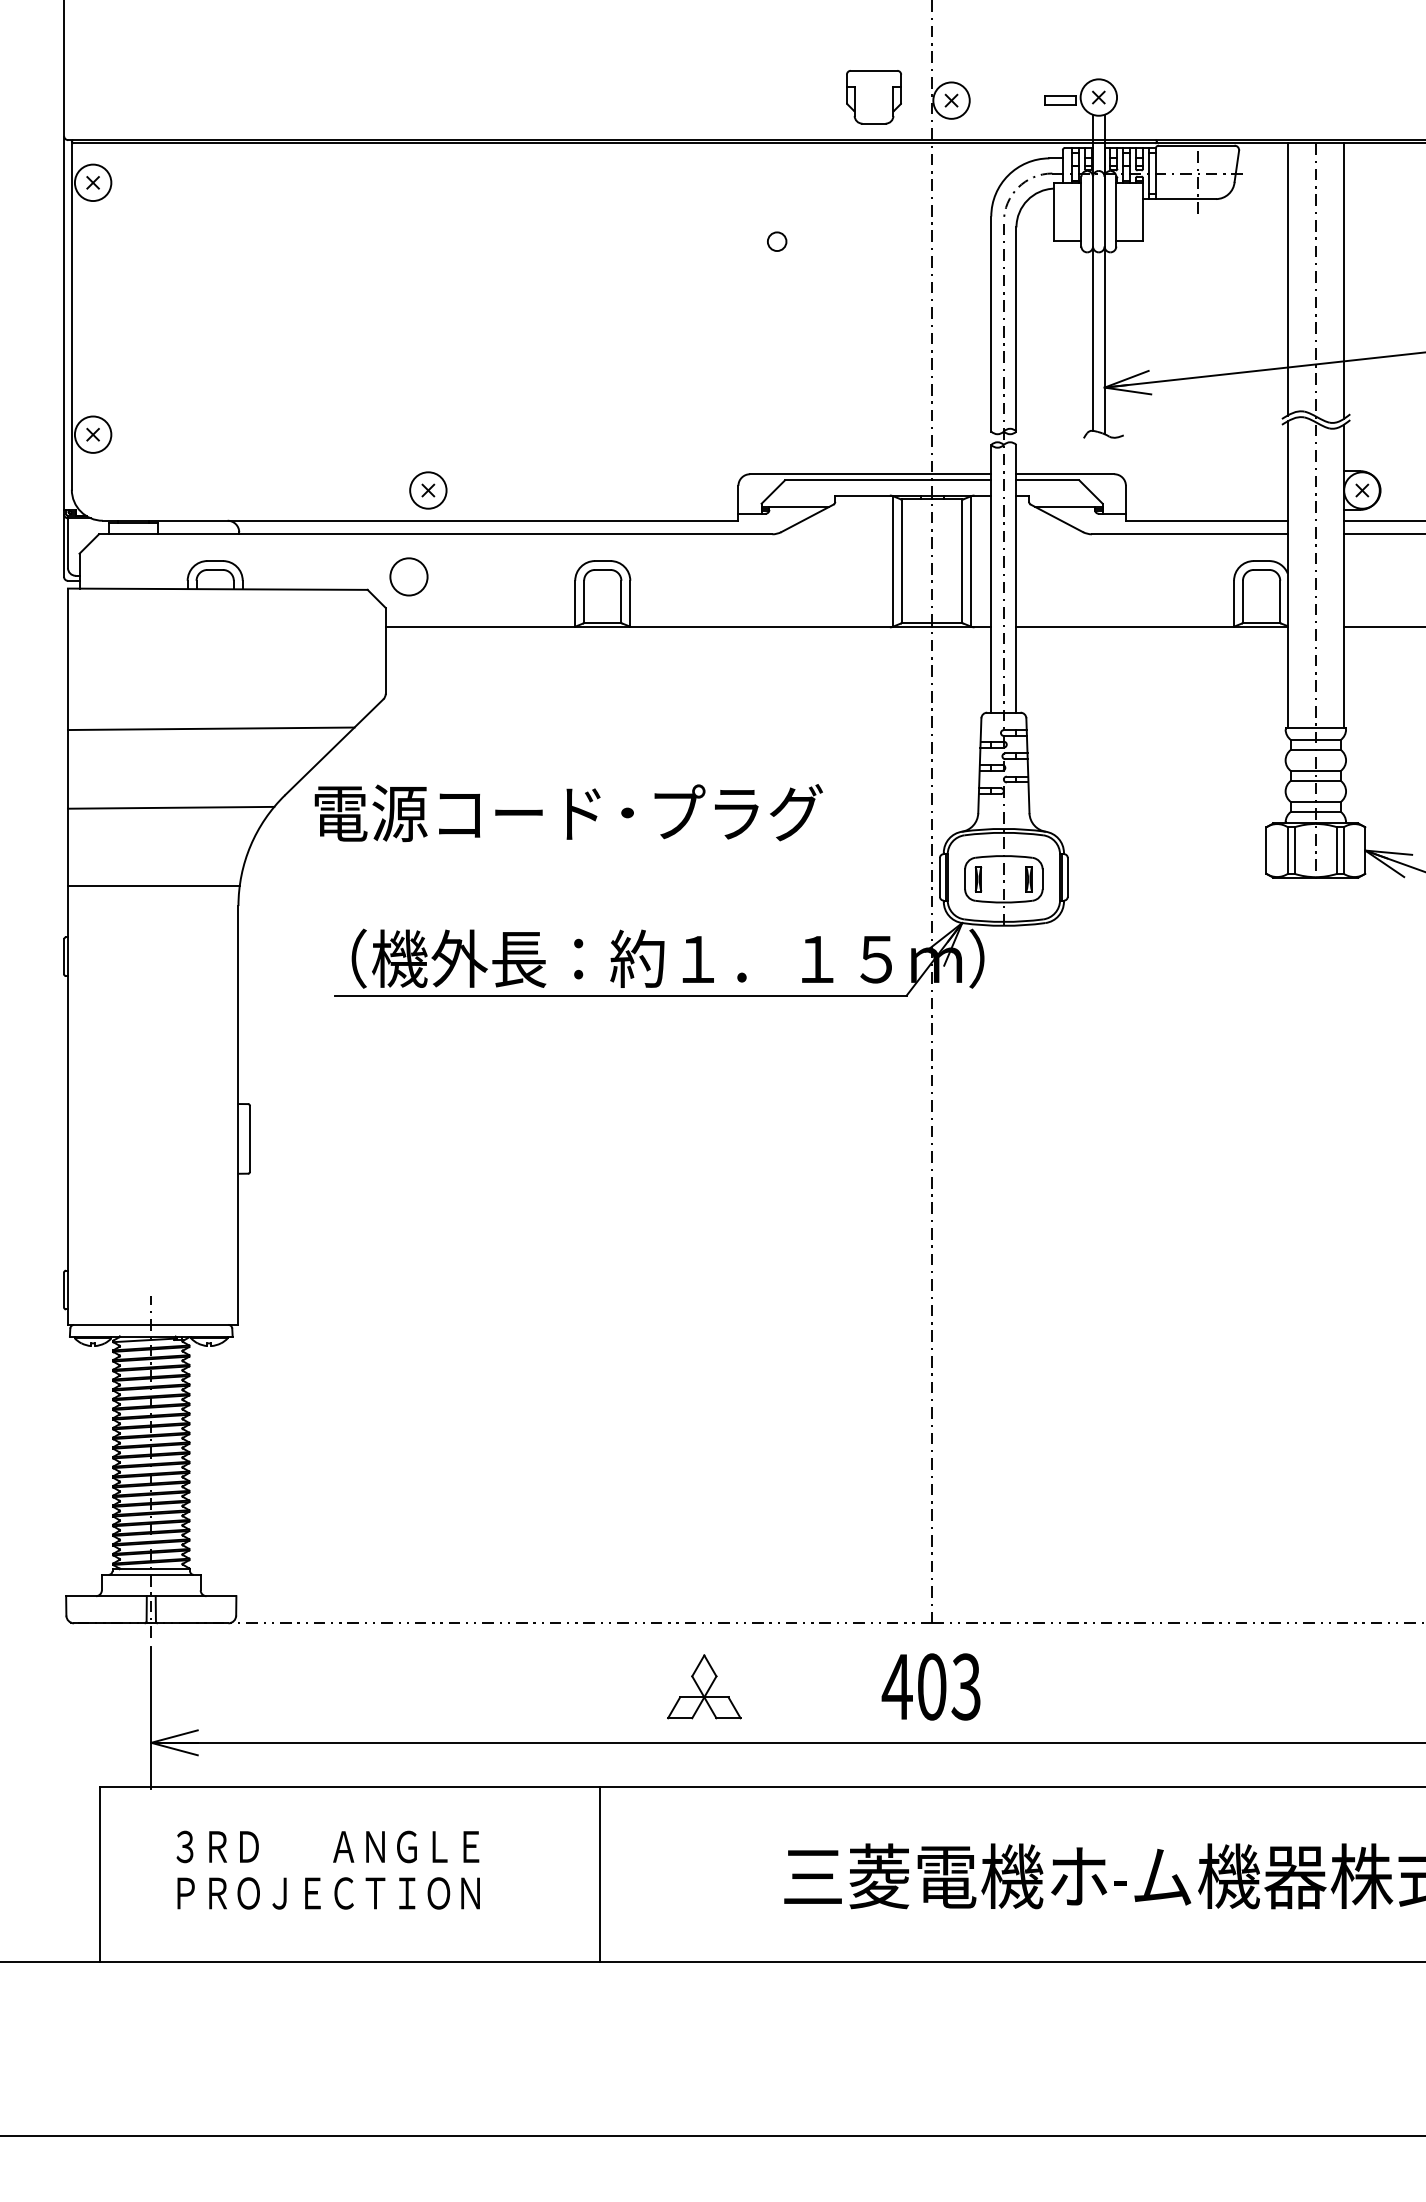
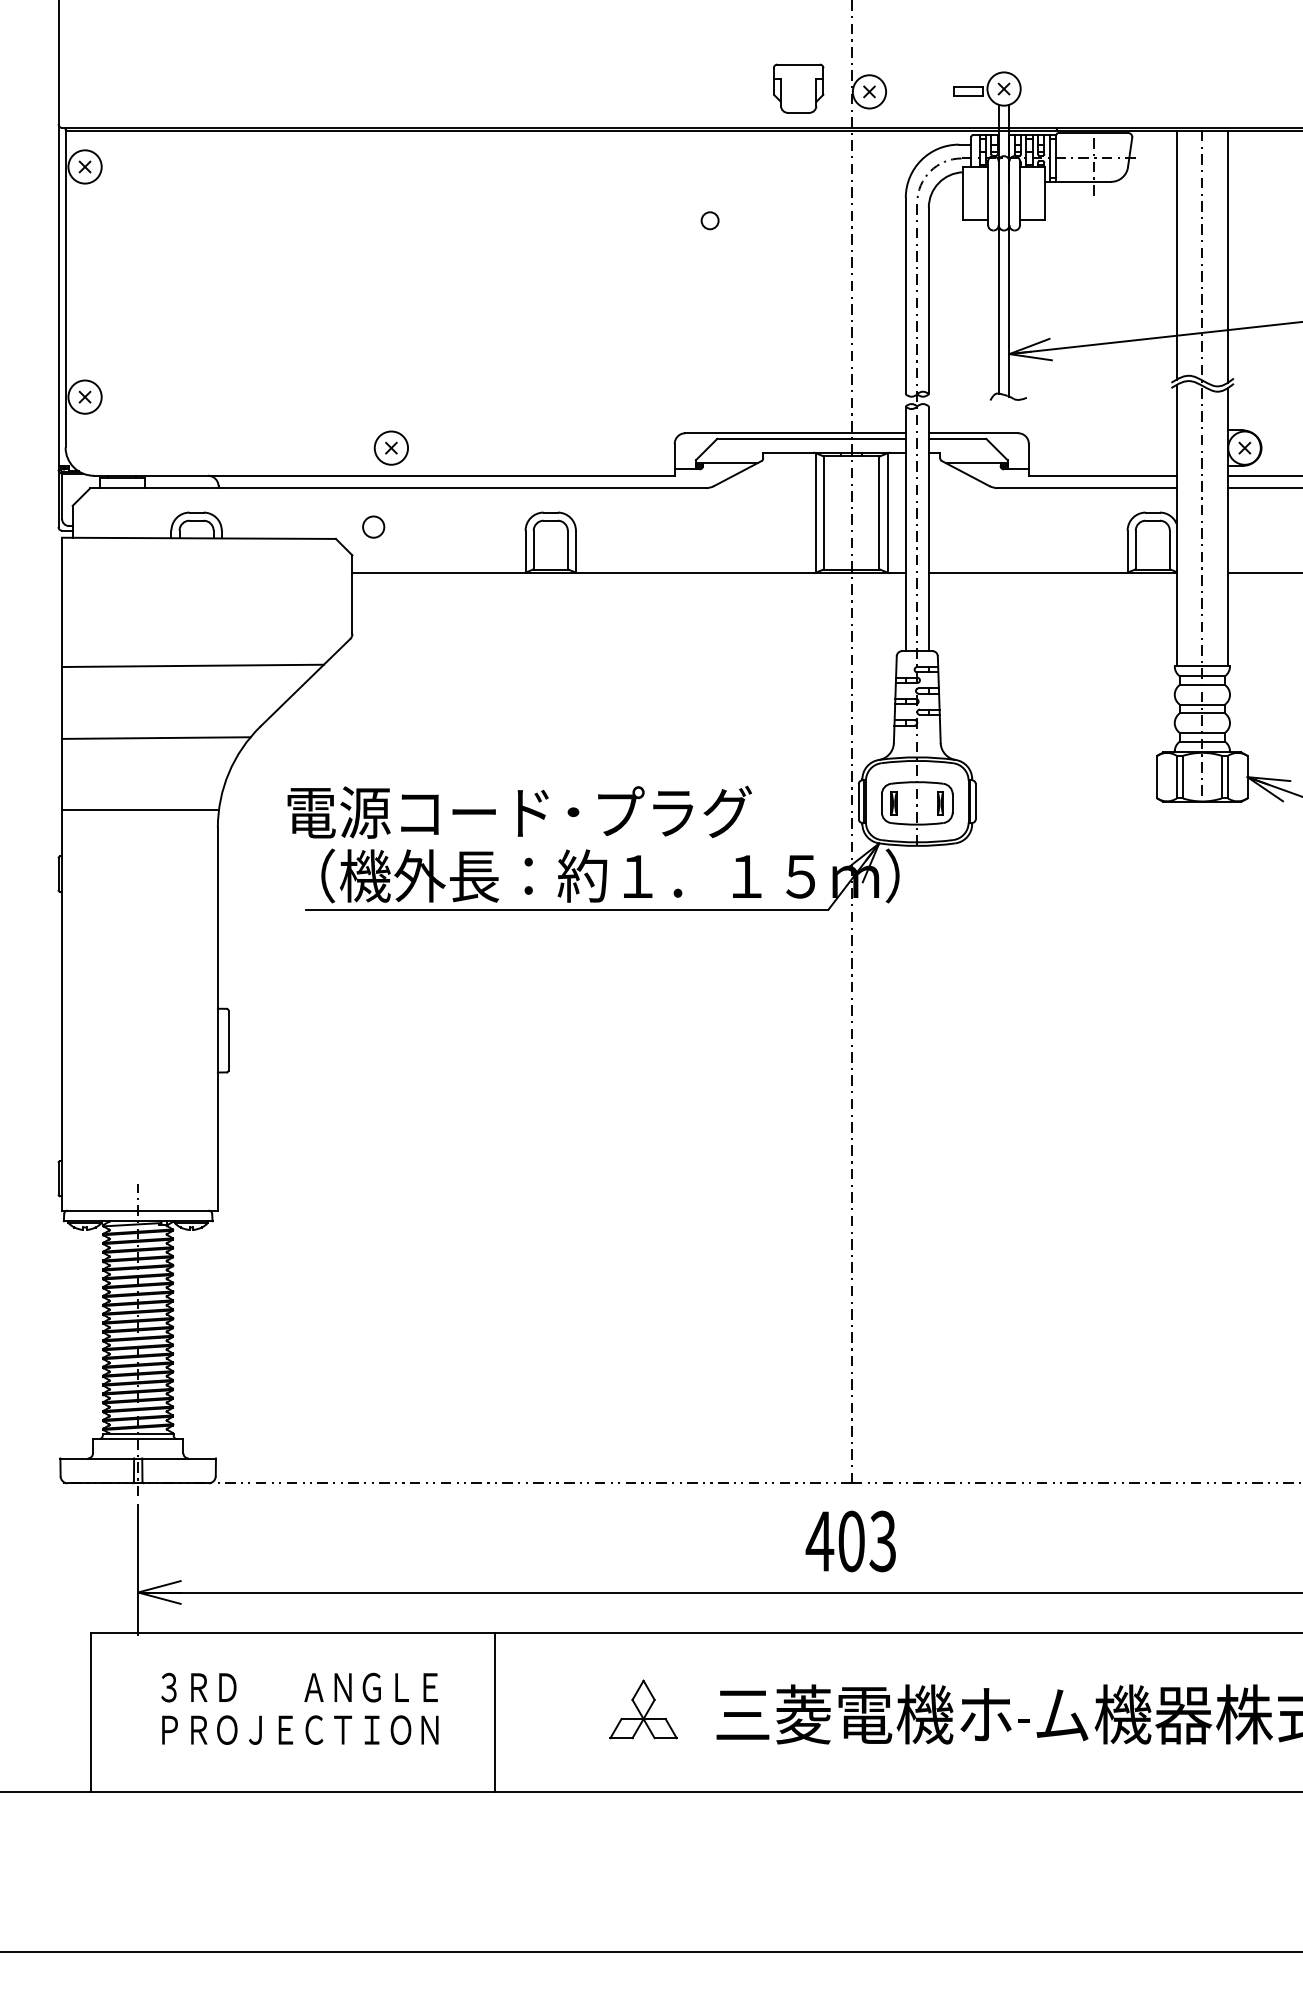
circle: (408, 576) -> (373, 526), size x0.62
text: (568, 813) -> (519, 812), moved
part: (704, 1686) -> (643, 1709), moved
line: (599, 1874) -> (494, 1712), moved

